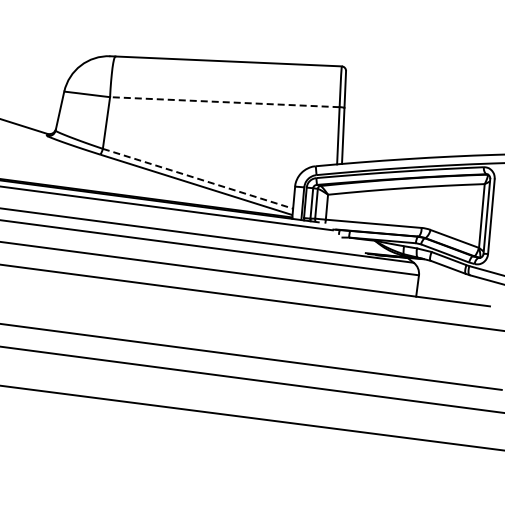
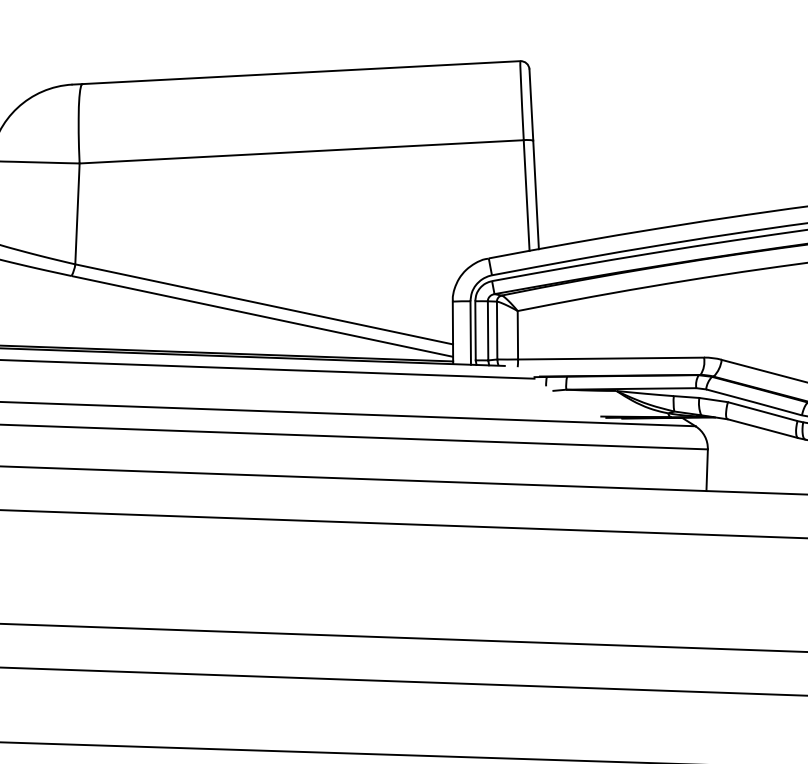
line: (224, 102) -> (301, 152), dashed -> solid
line: (198, 178) -> (265, 303), dashed -> solid

